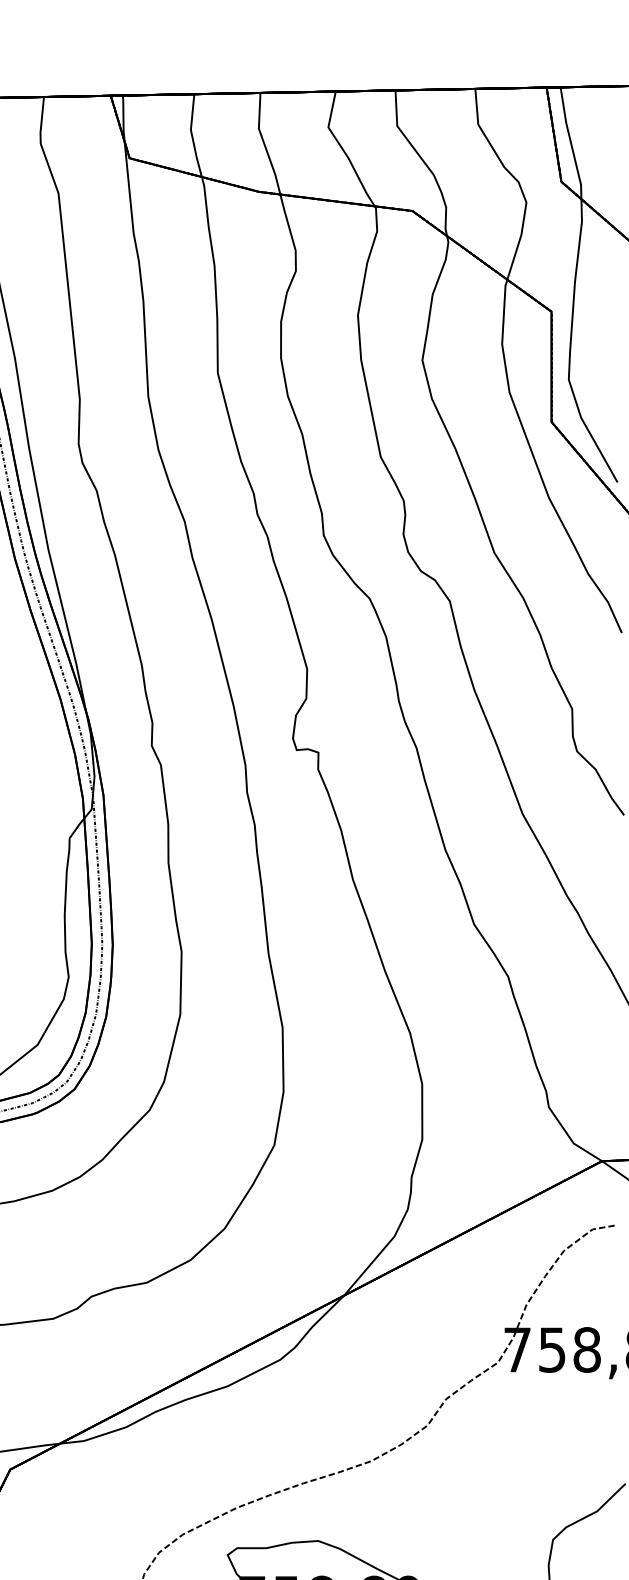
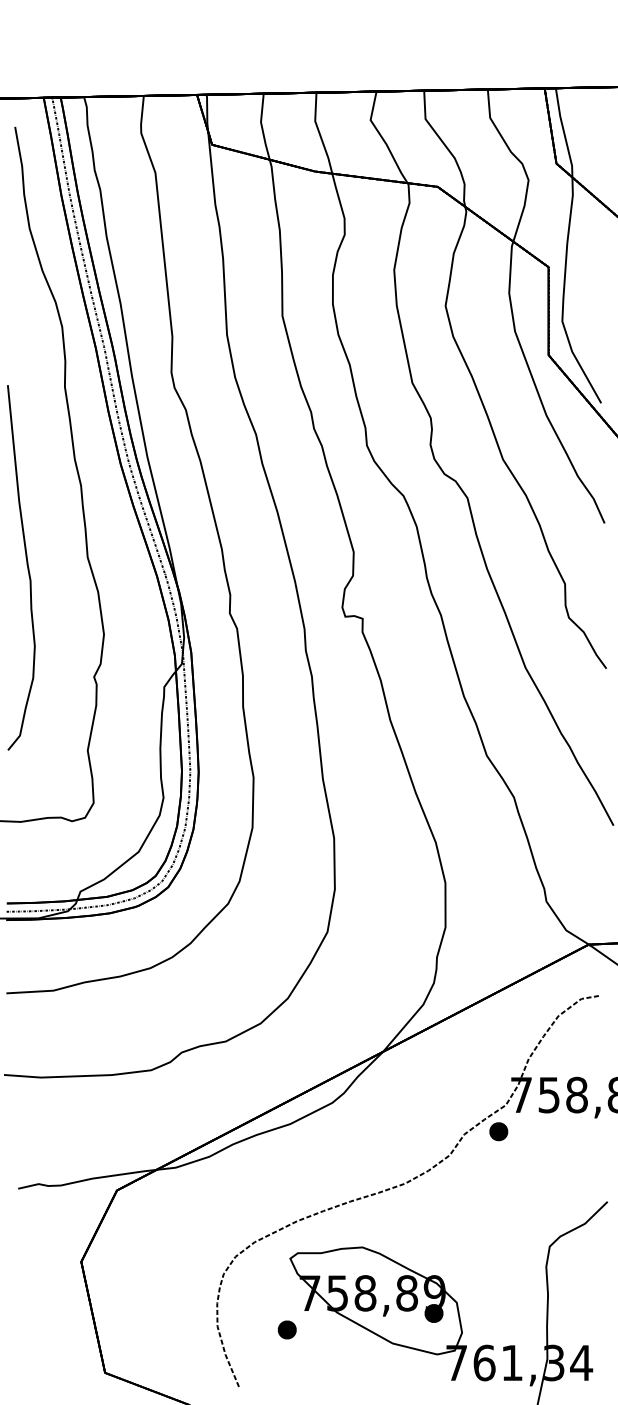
part: (488, 1395) -> (498, 1131), added

